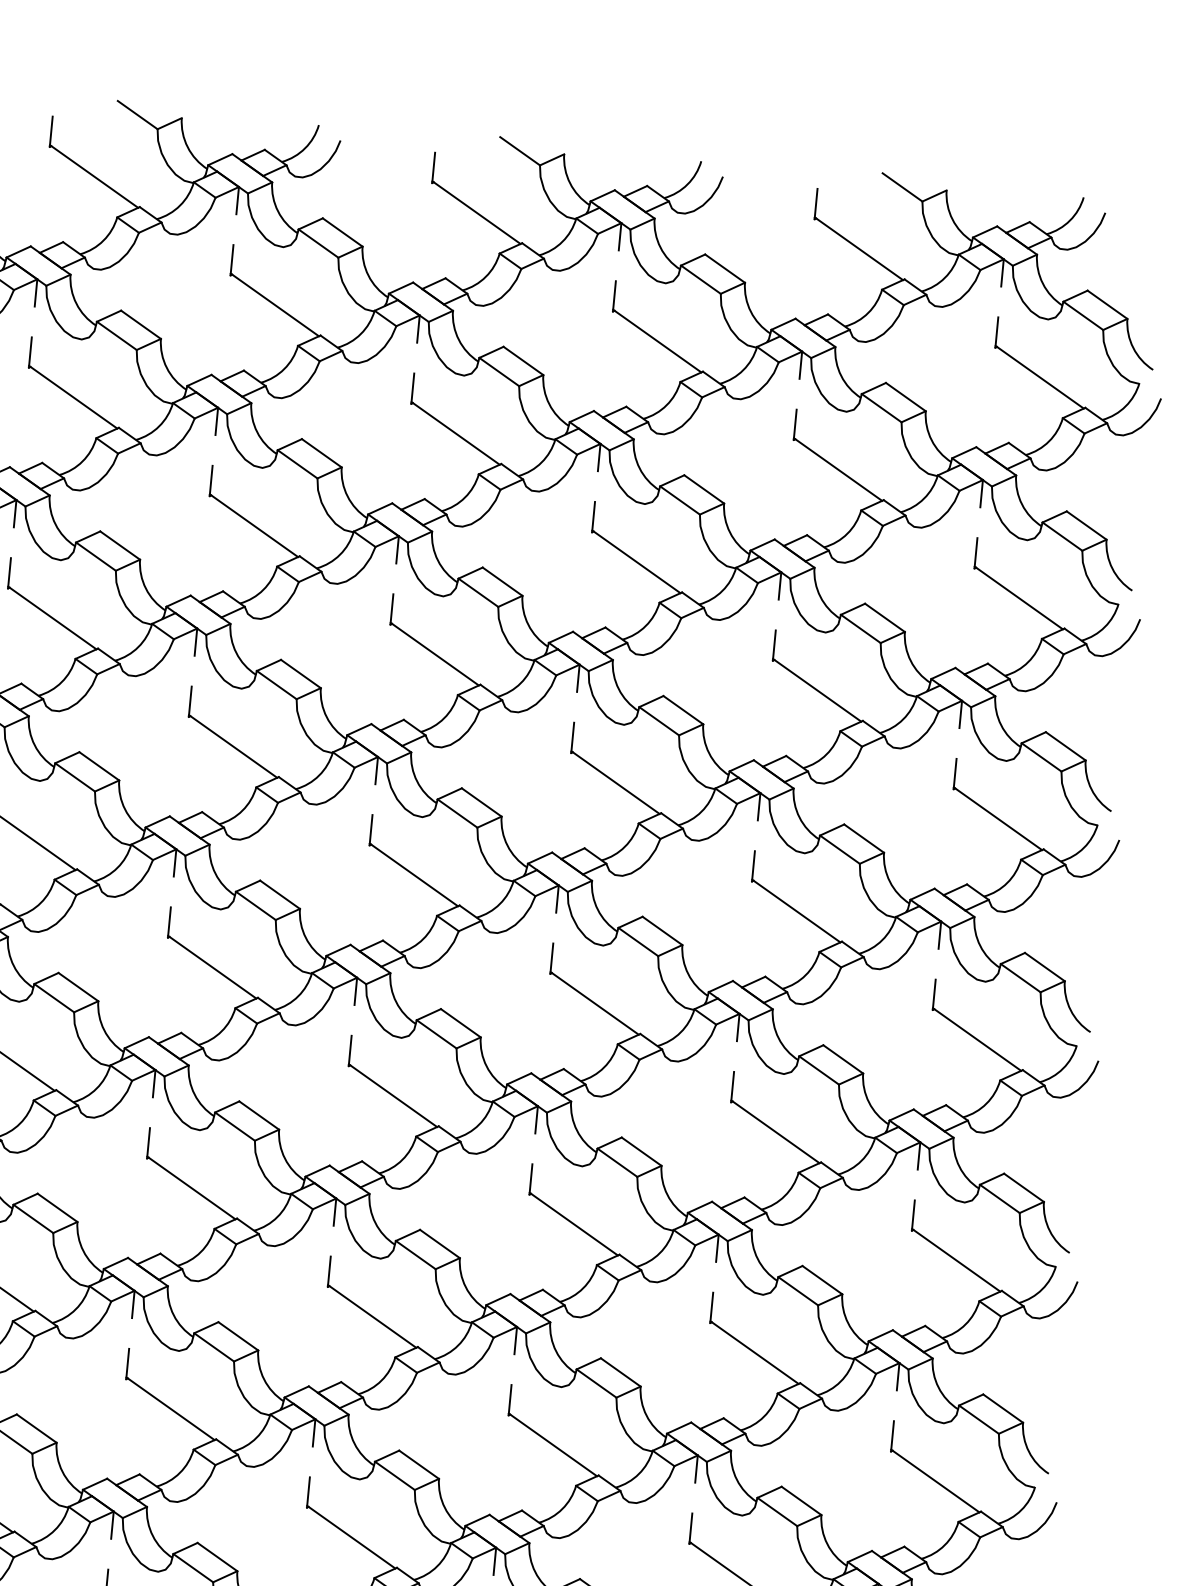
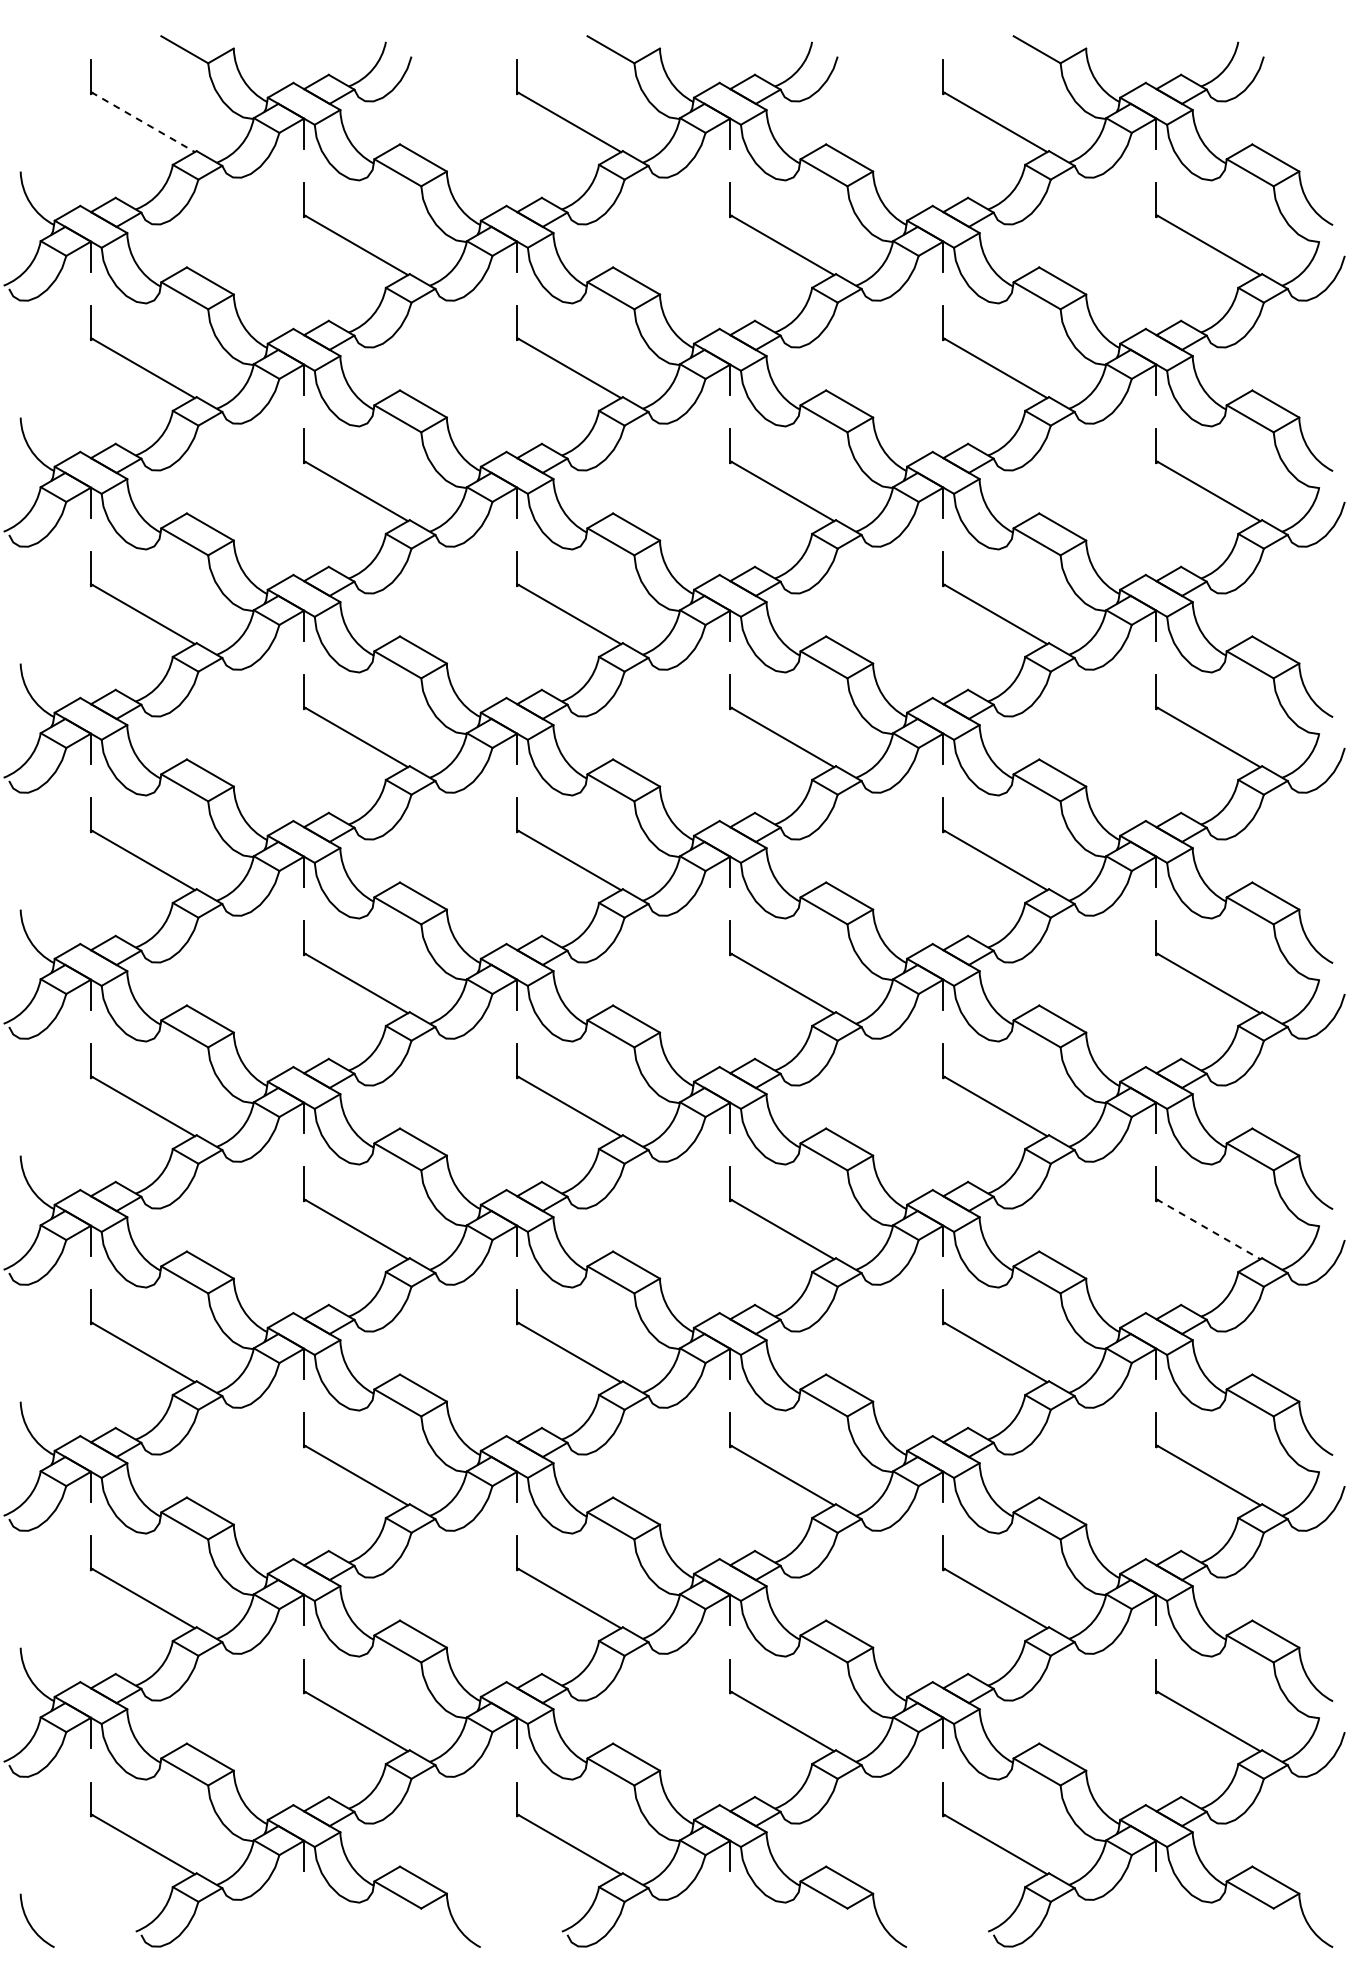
line: (94, 176) -> (143, 122), solid -> dashed
line: (956, 1260) -> (1208, 1229), solid -> dashed

